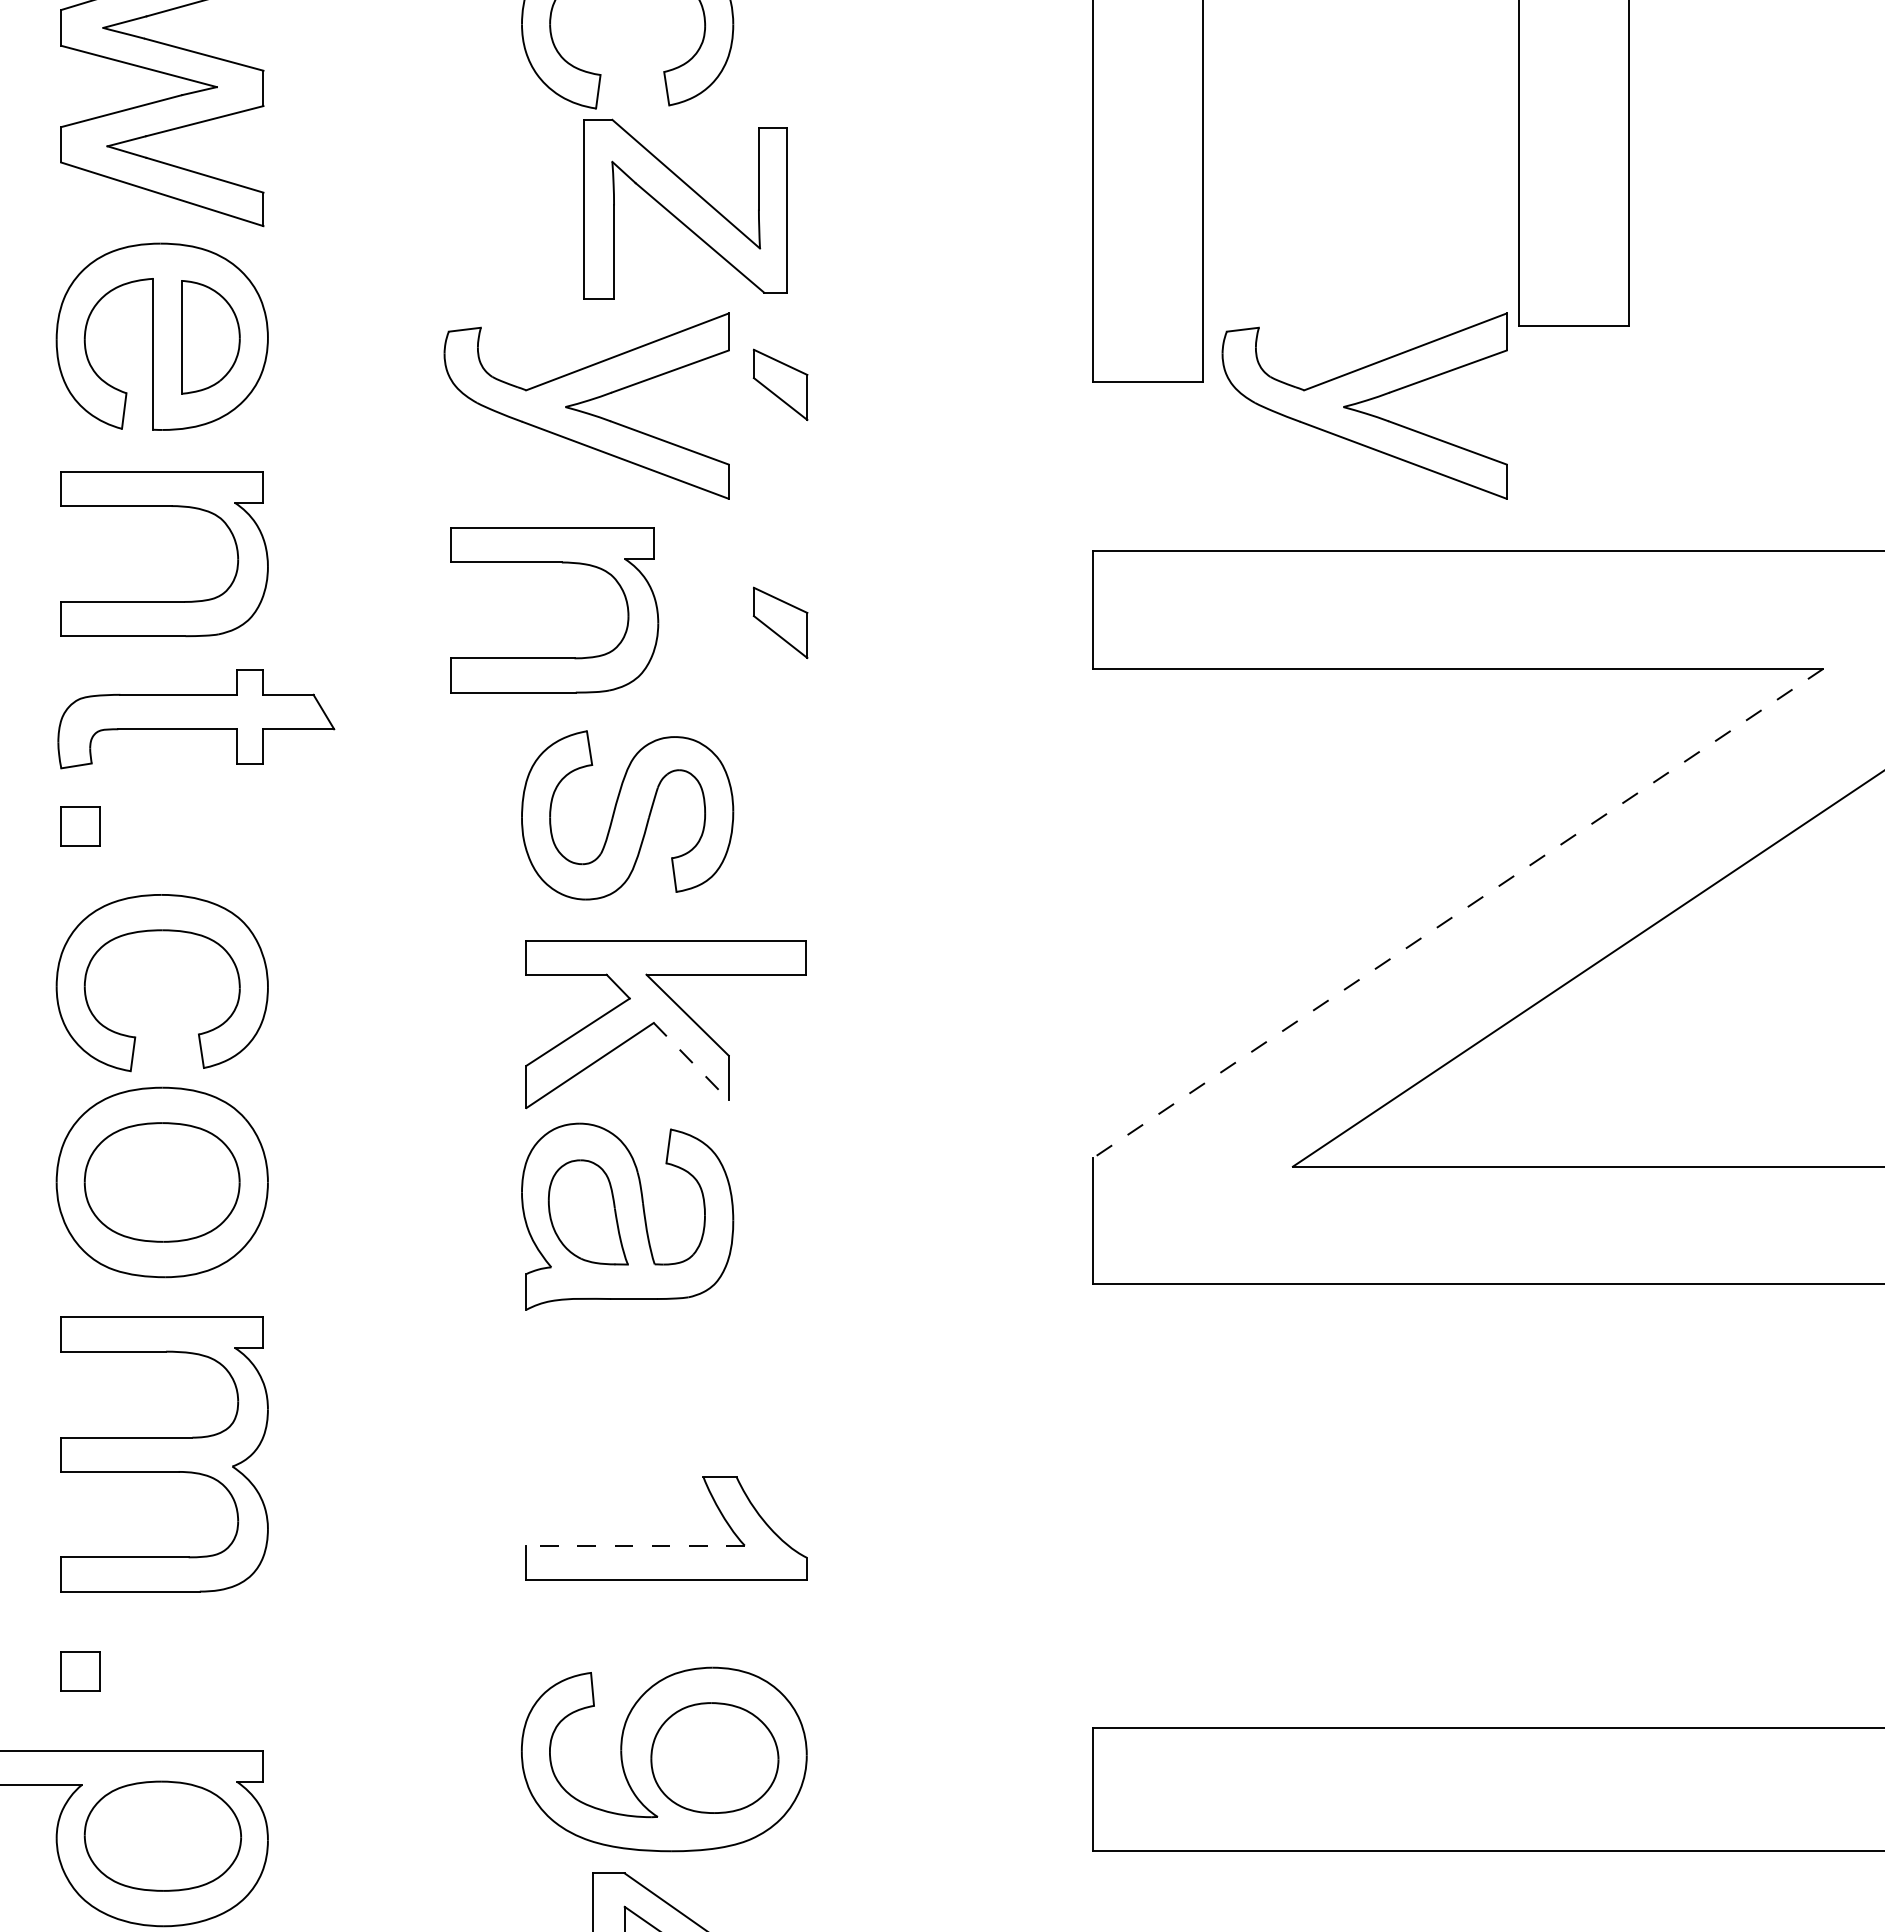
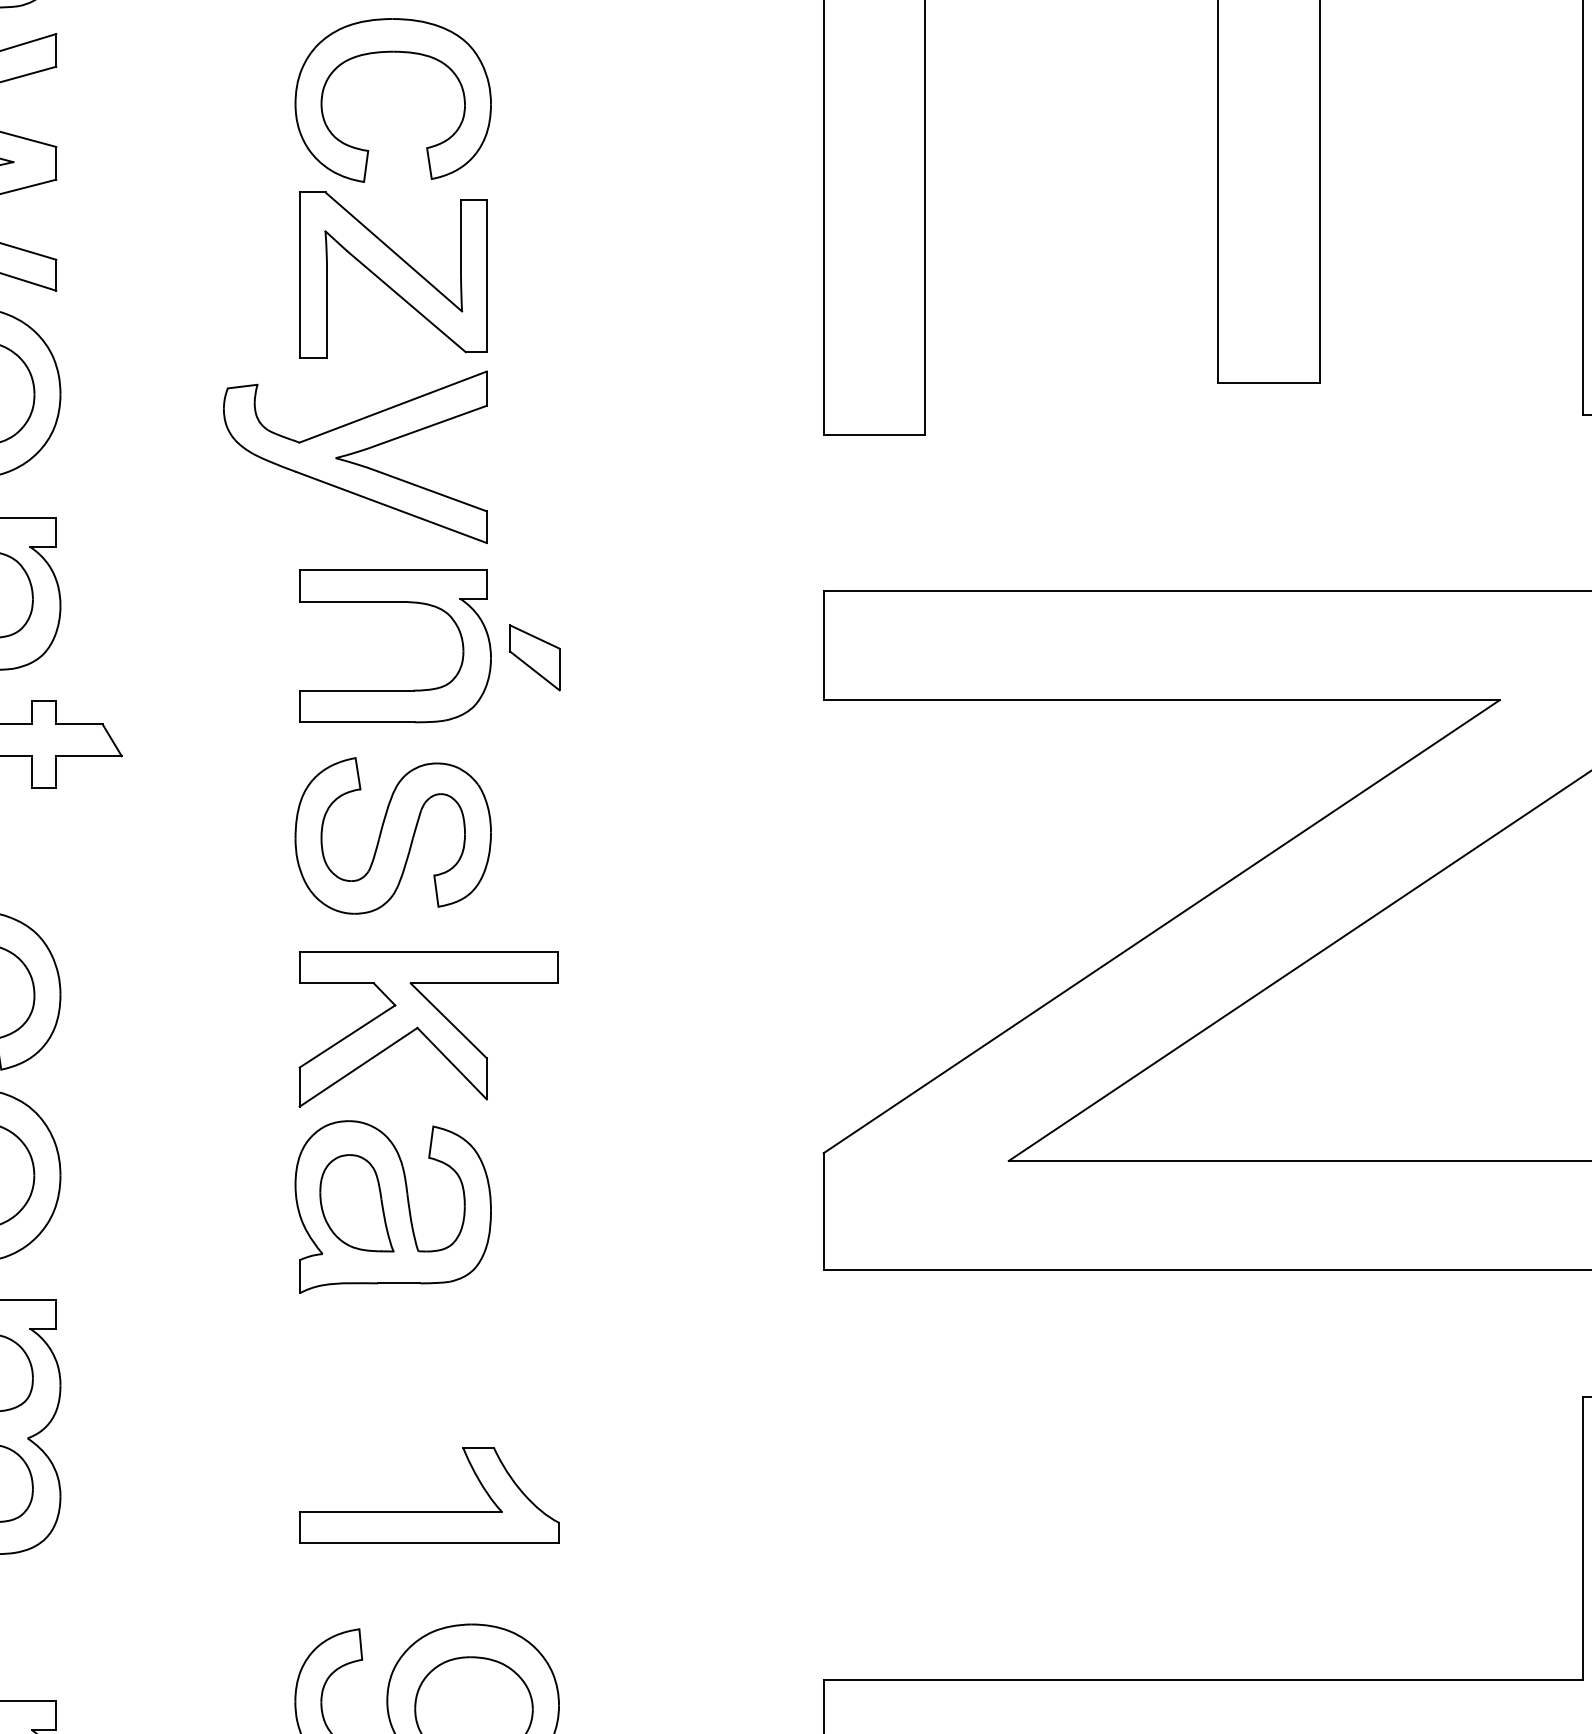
part: (685, 208) -> (393, 274), moved
part: (780, 384) -> (534, 437), removed
part: (1364, 405) -> (1075, 456), removed
part: (554, 657) -> (394, 689), moved
line: (1458, 913) -> (1161, 926), dashed -> solid
line: (691, 1061) -> (452, 1063), dashed -> solid
line: (635, 1545) -> (400, 1511), dashed -> solid

